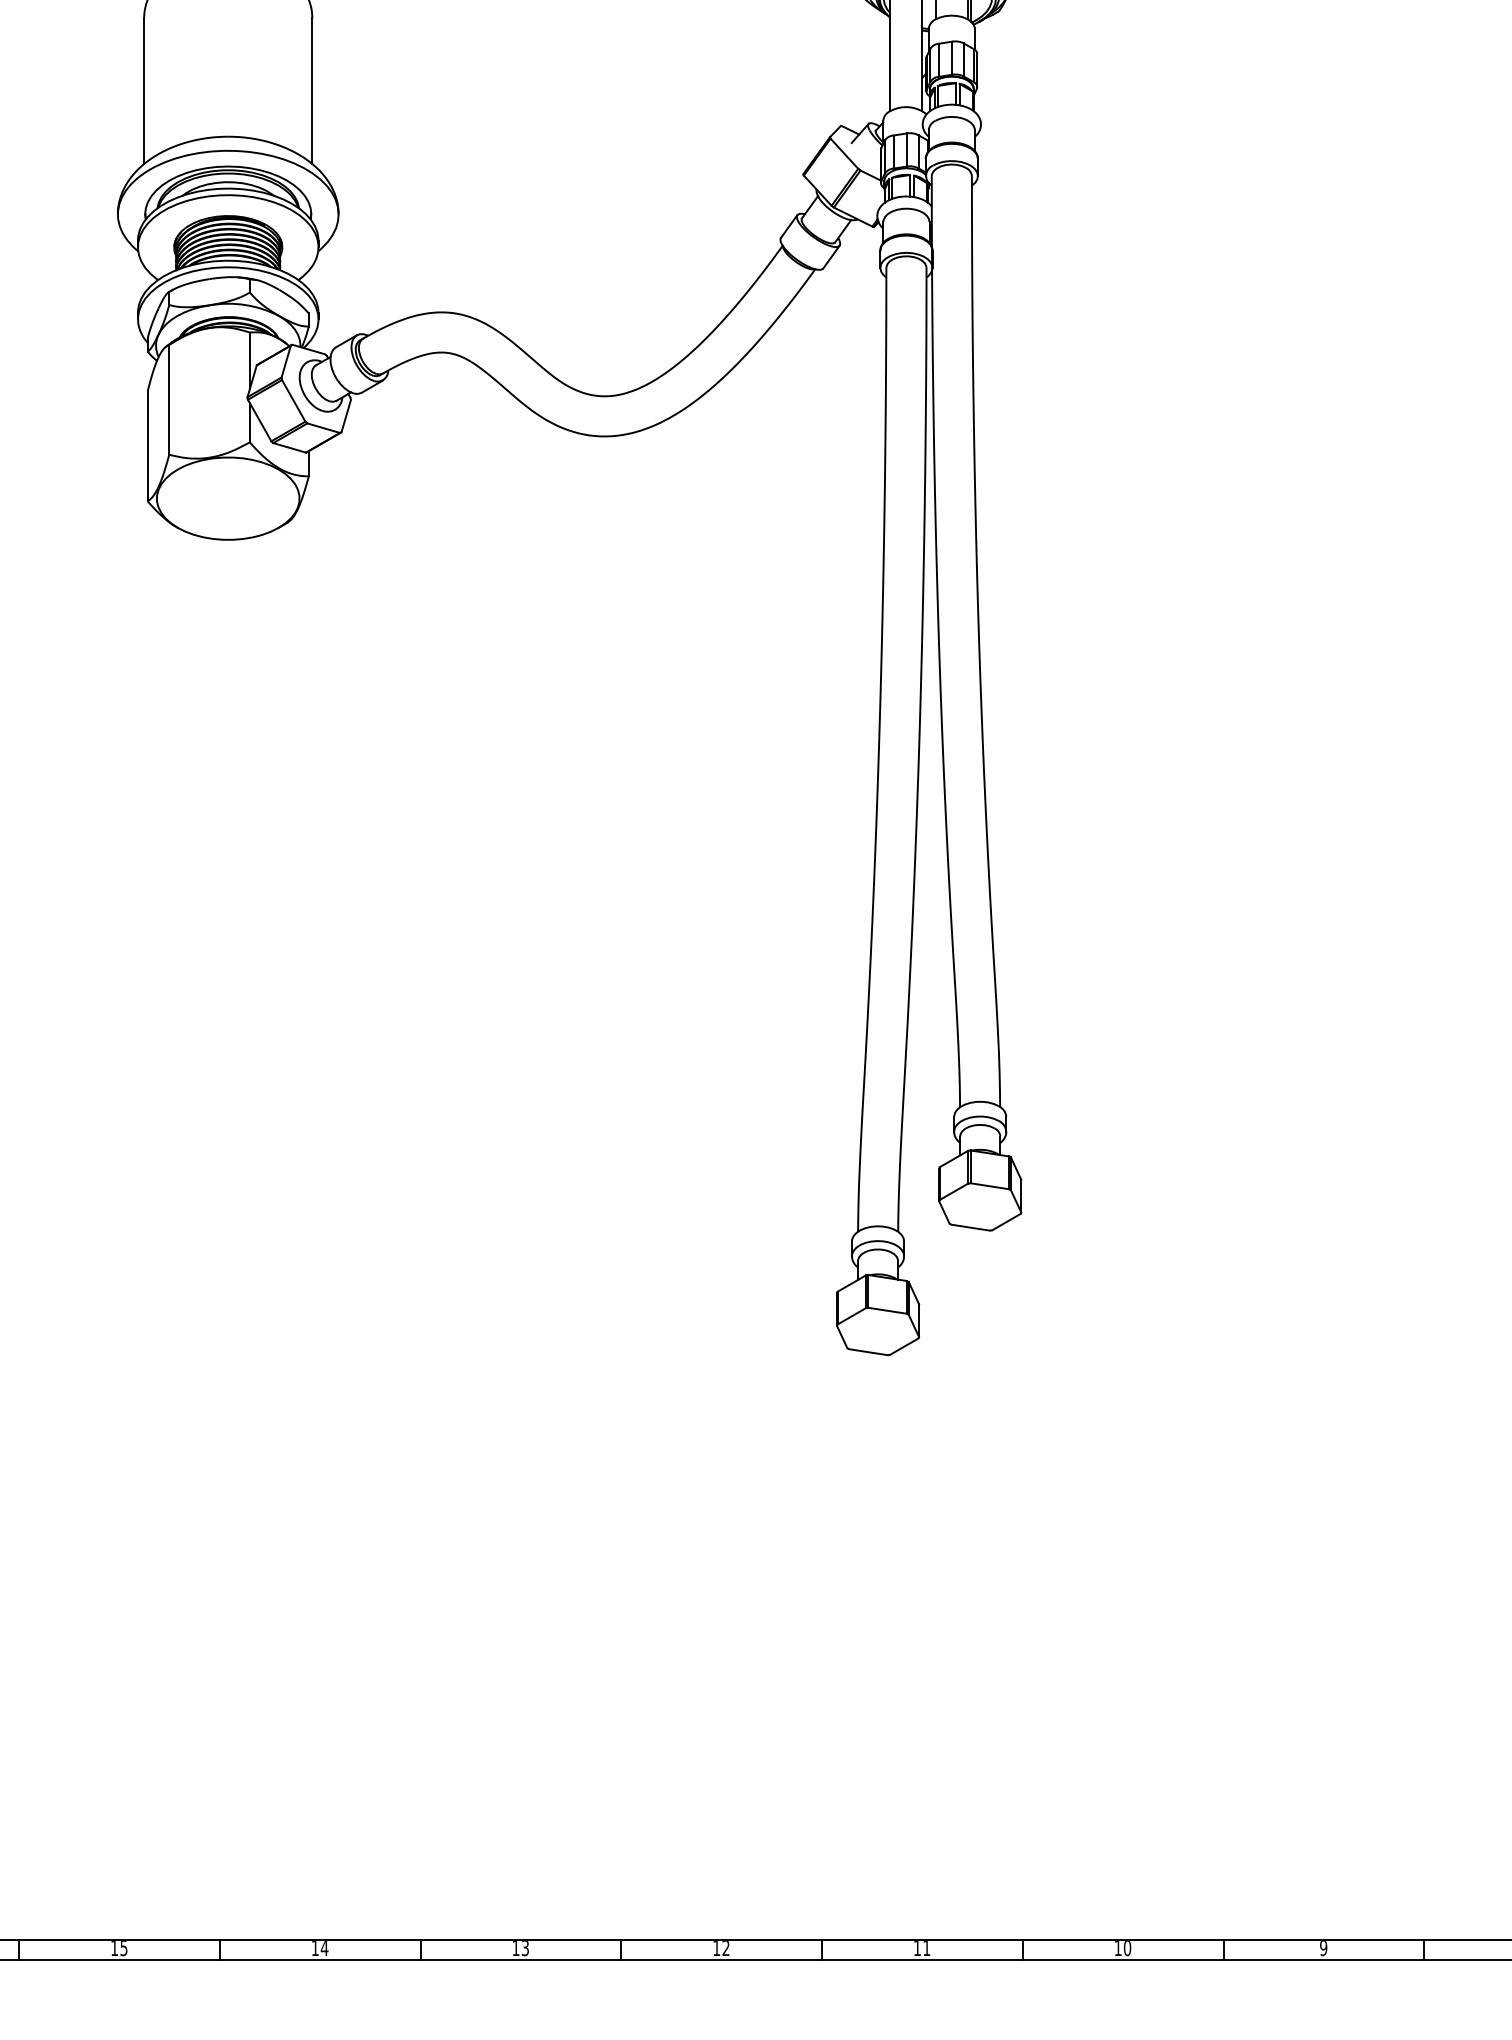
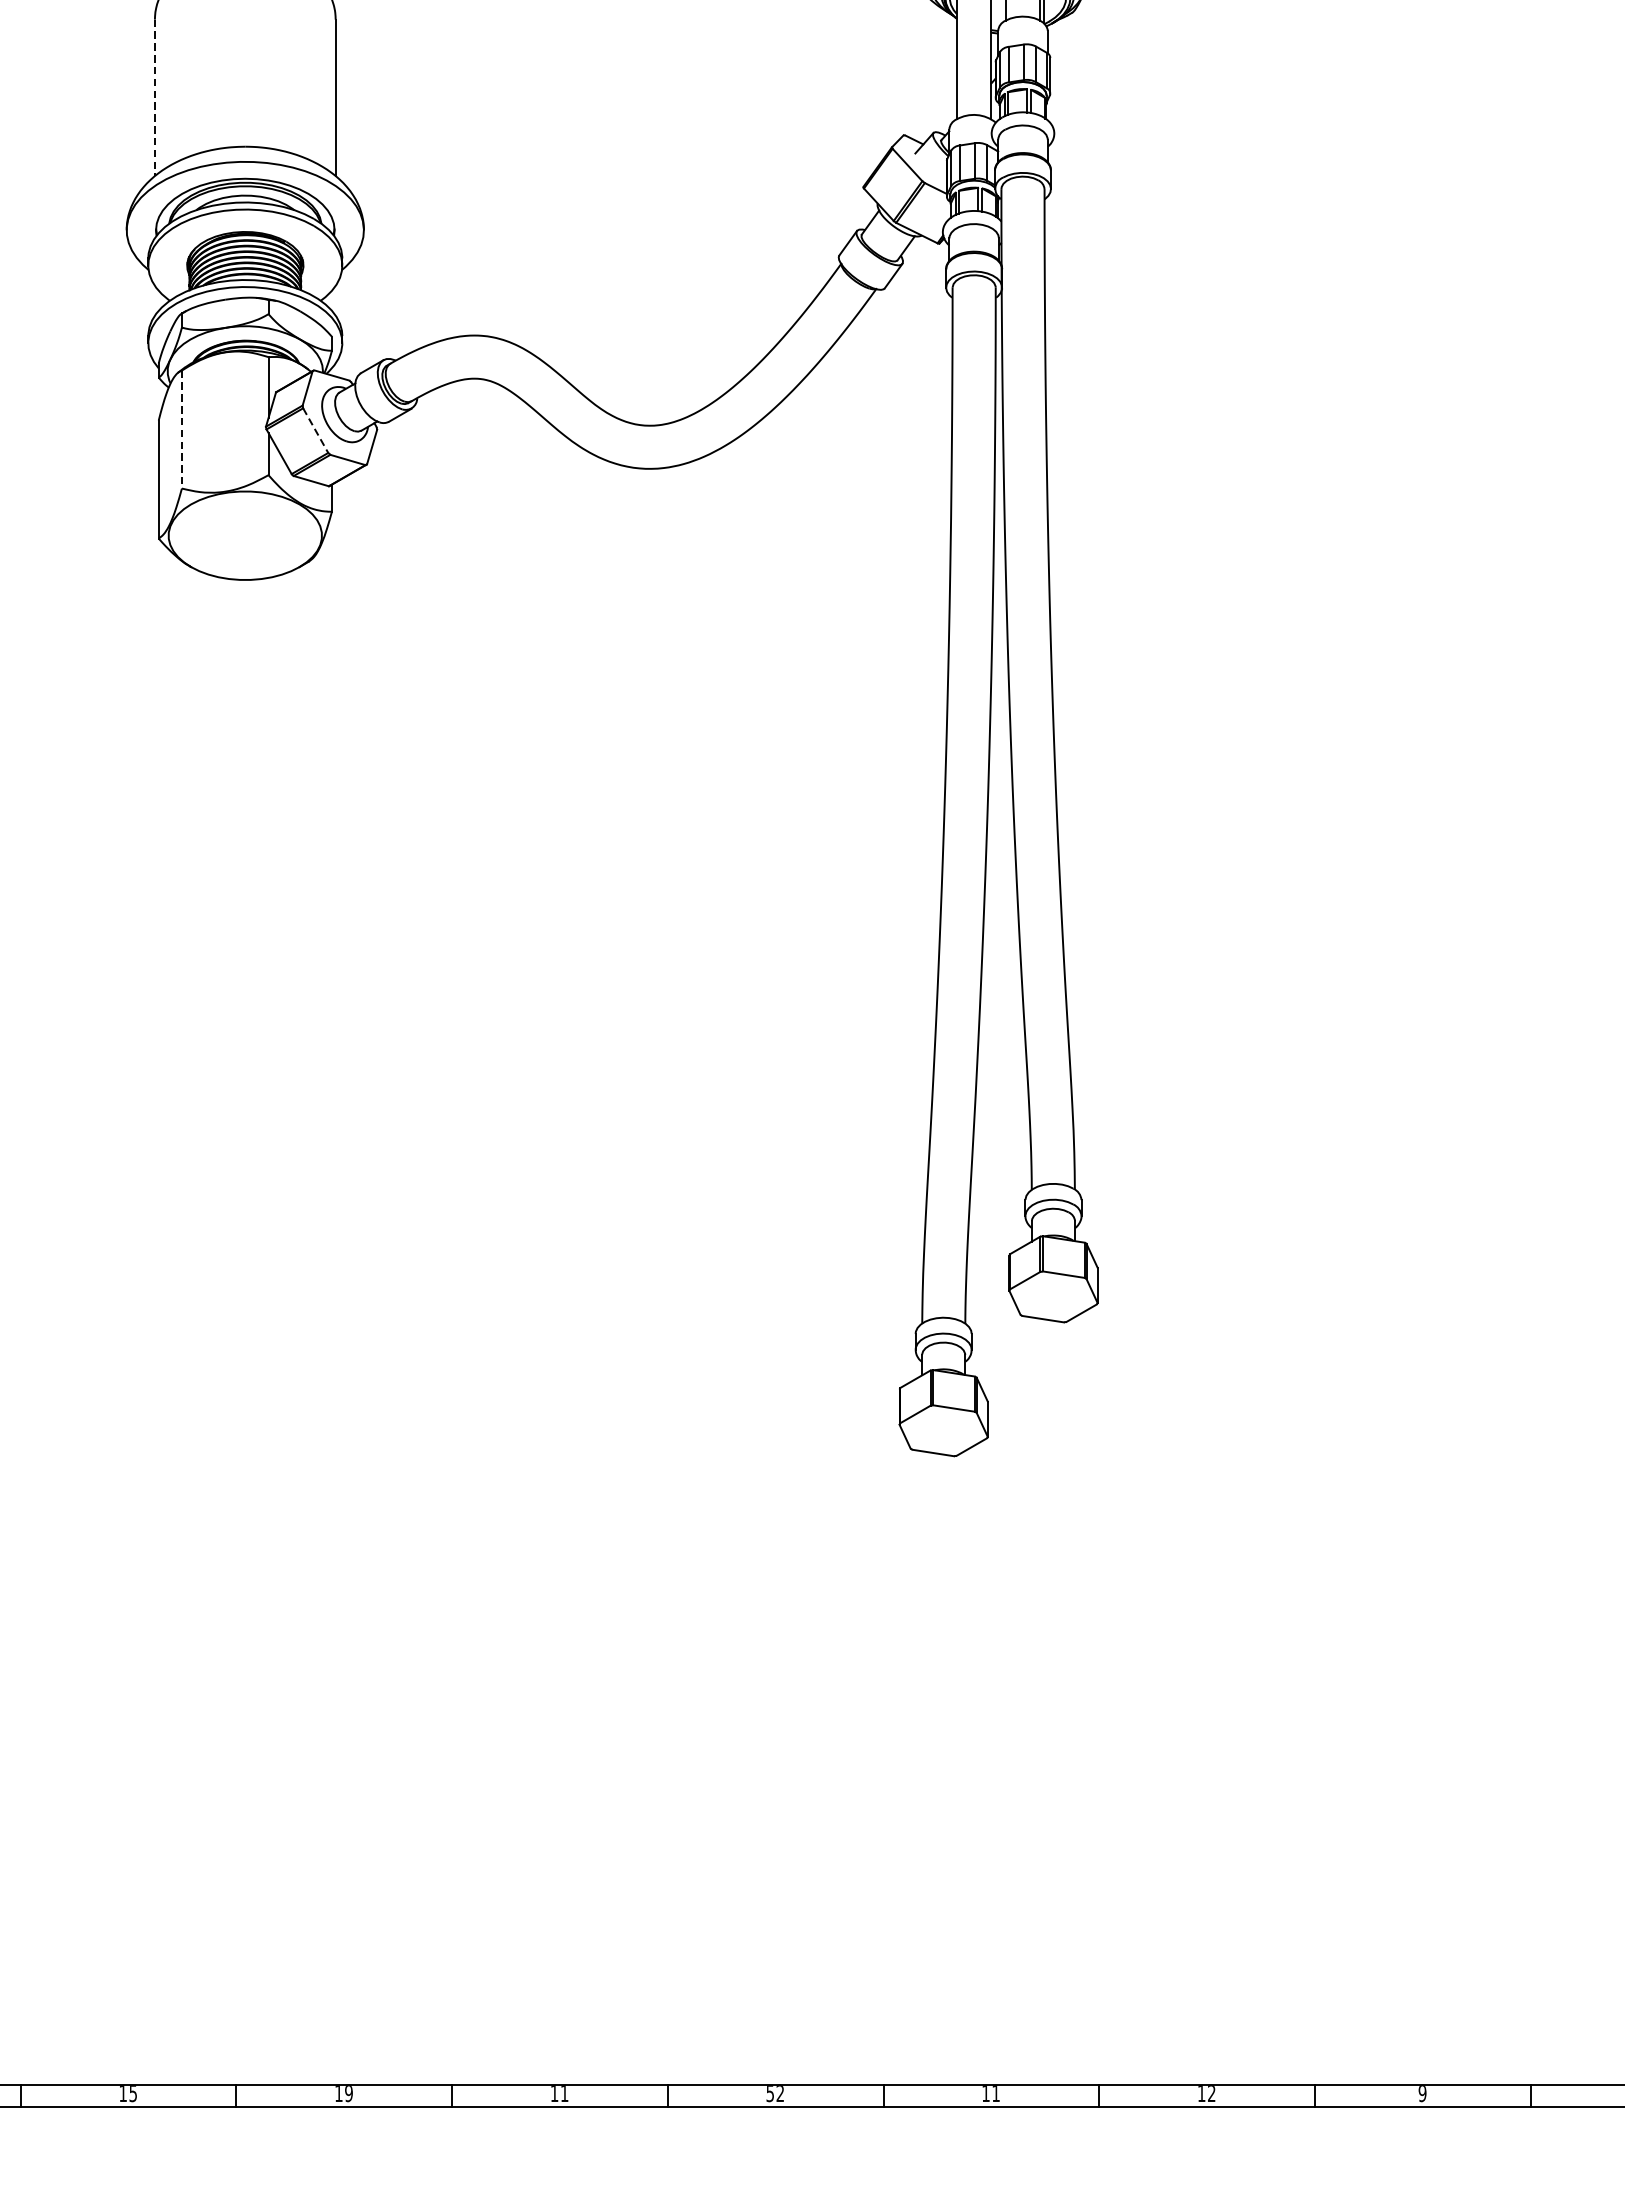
line: (144, 91) -> (155, 98), solid -> dashed
line: (169, 399) -> (182, 429), solid -> dashed
line: (293, 400) -> (315, 430), solid -> dashed
text: (324, 1948) -> (348, 2093), 14 -> 19
text: (524, 1948) -> (563, 2093), 13 -> 11
text: (716, 1948) -> (770, 2093), 12 -> 52
text: (1127, 1948) -> (1211, 2093), 10 -> 12

